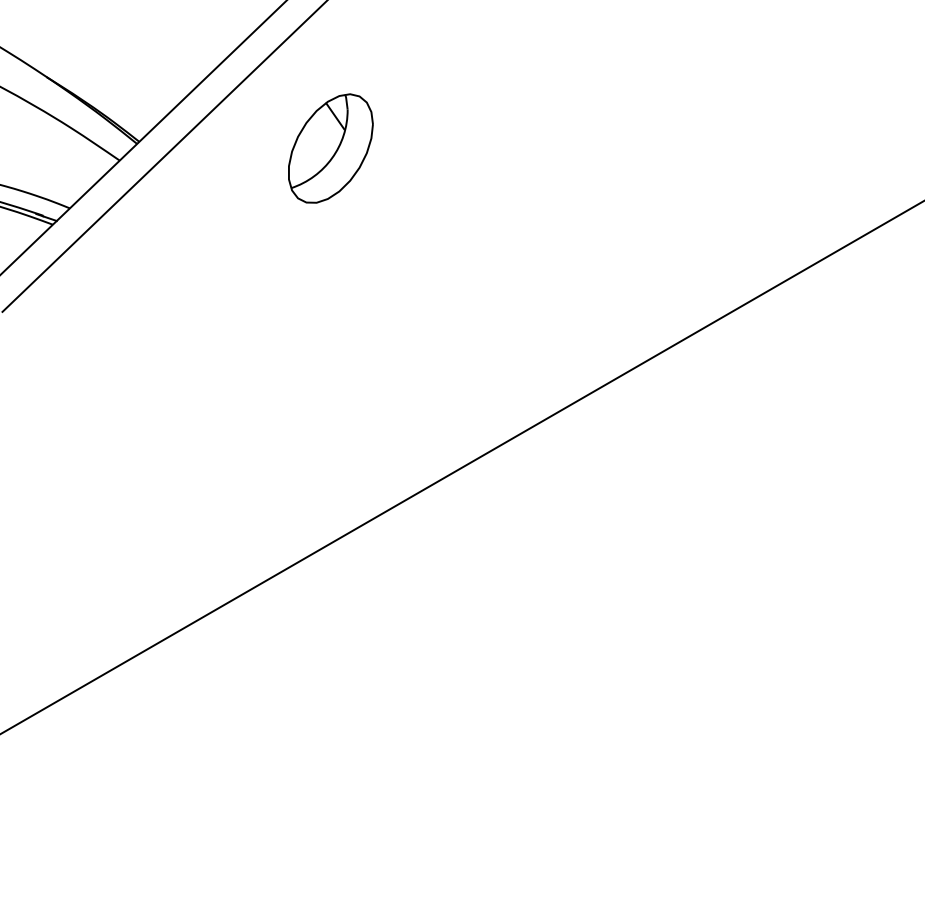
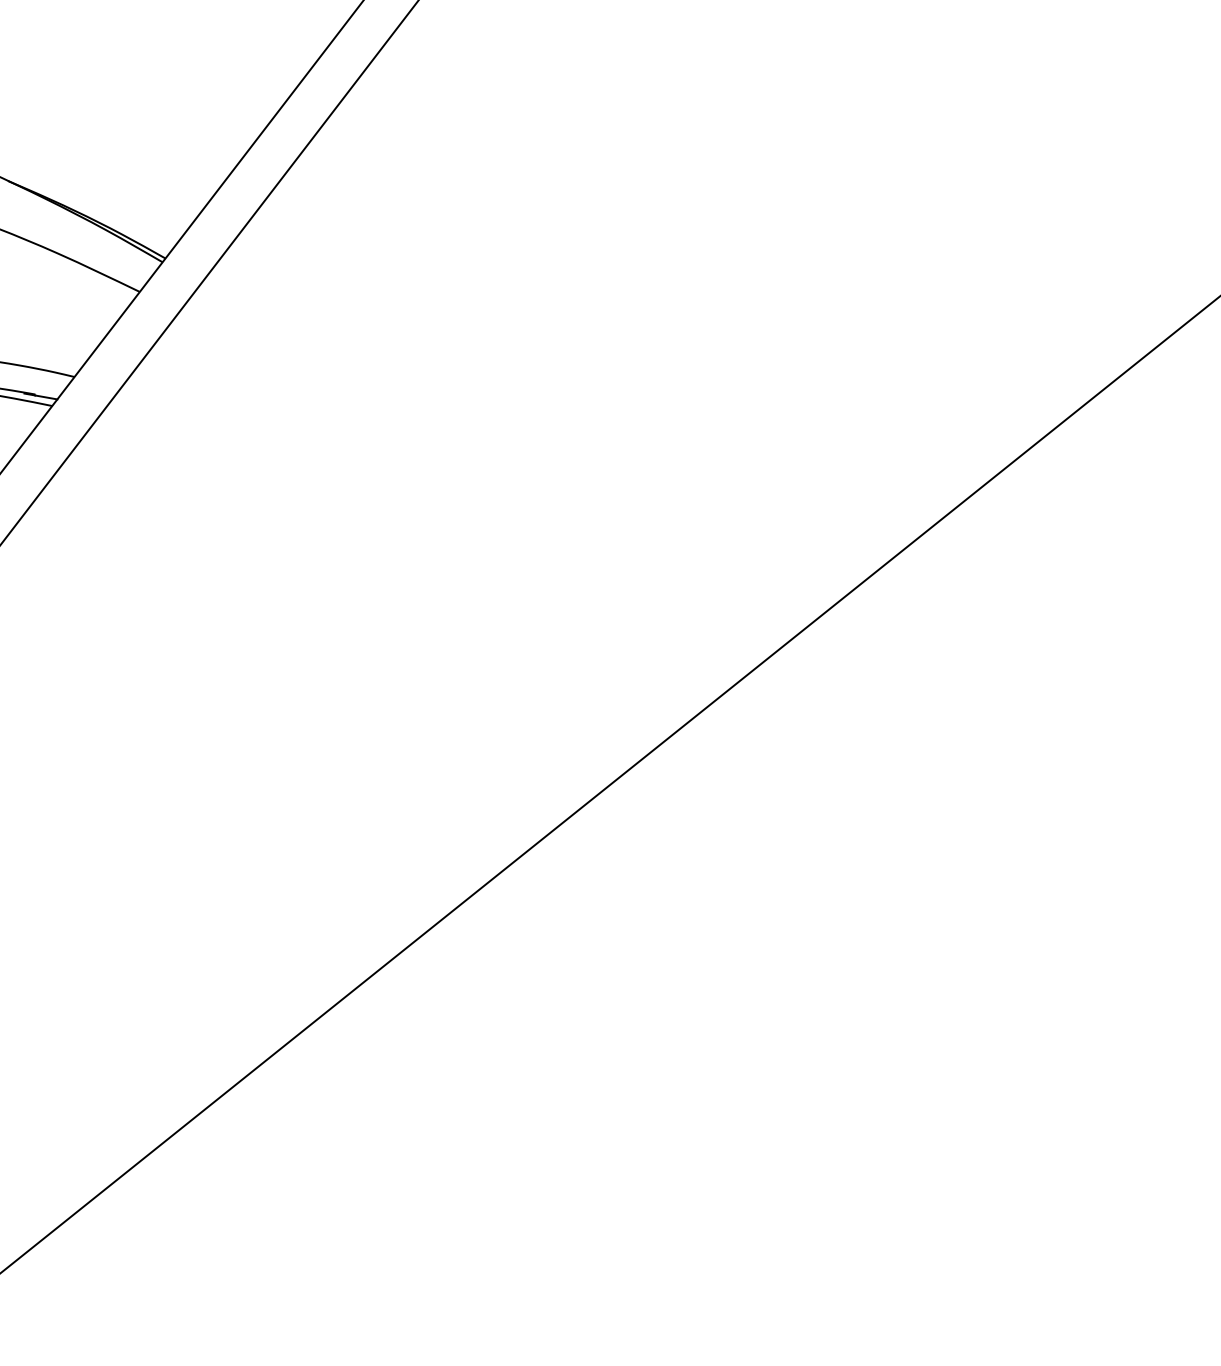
part: (330, 148) -> (460, 223), removed

